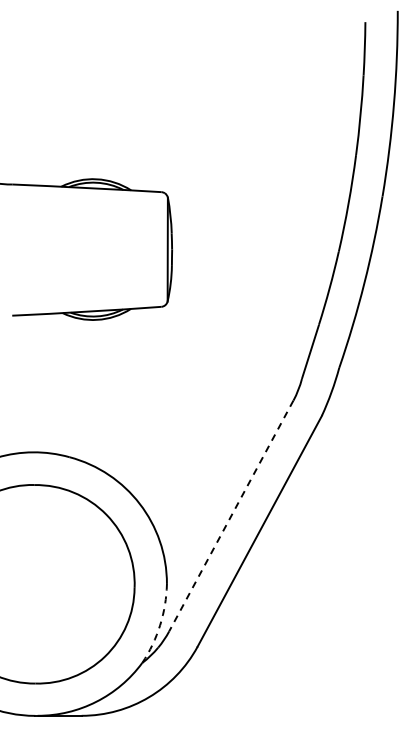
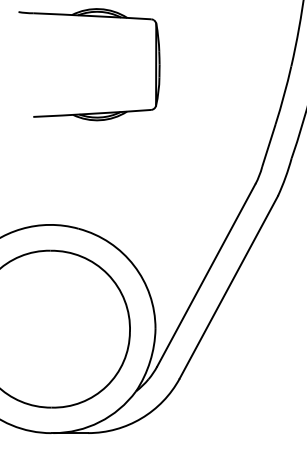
line: (231, 516) -> (206, 275), dashed -> solid
arc: (160, 625) -> (150, 361), dashed -> solid

